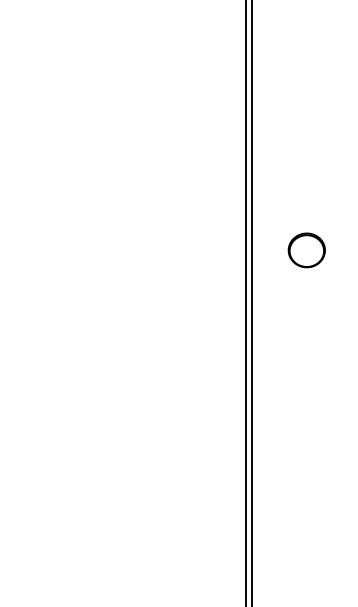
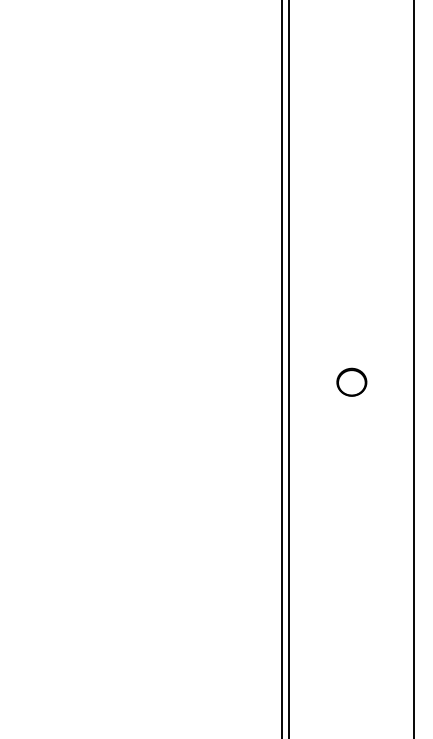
part: (306, 250) -> (351, 382), size x0.7

